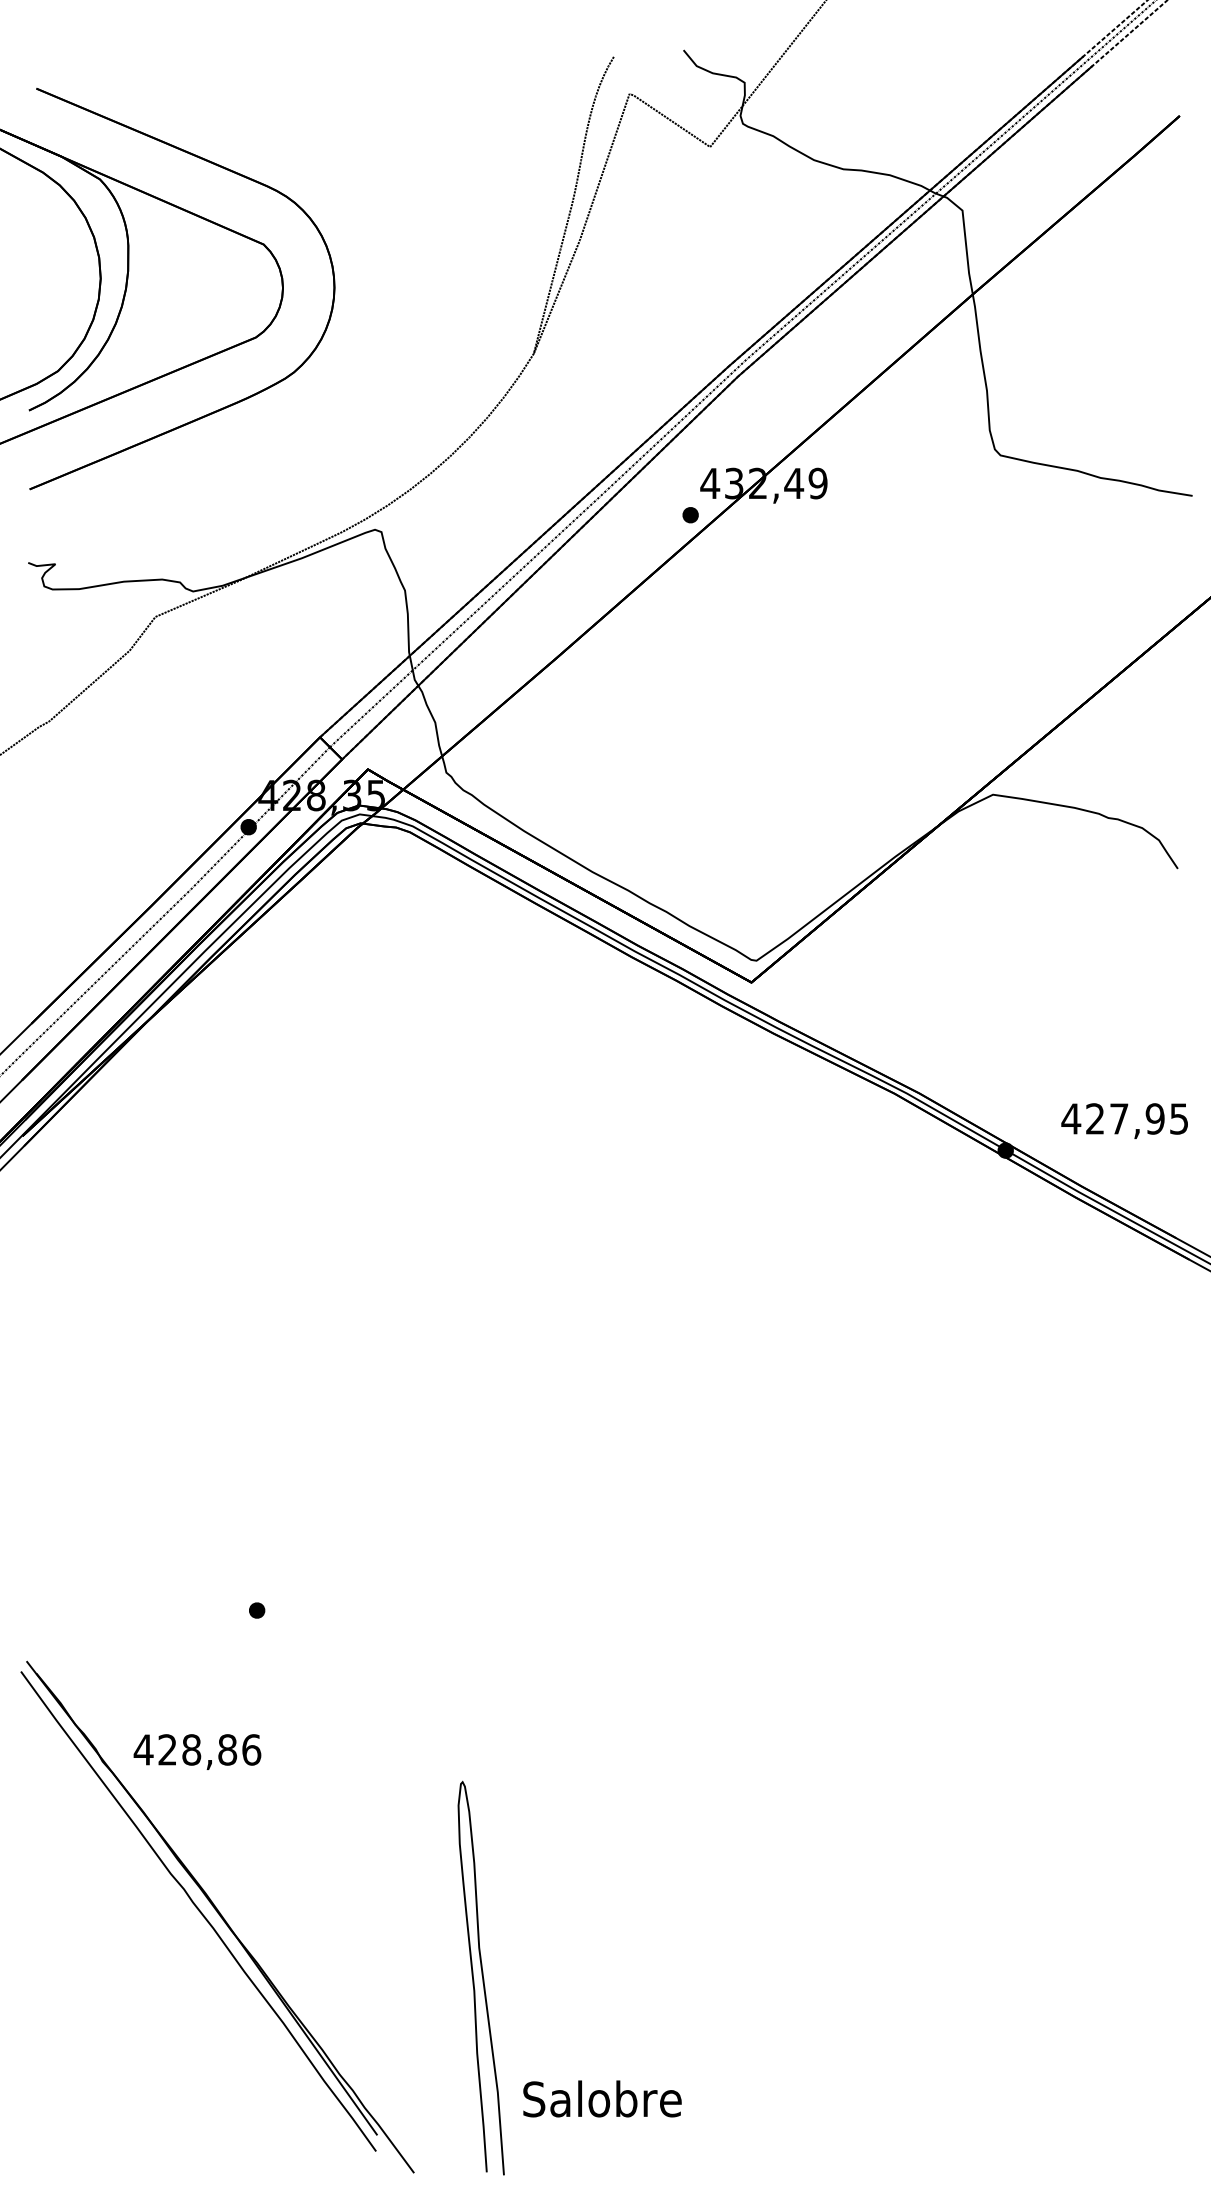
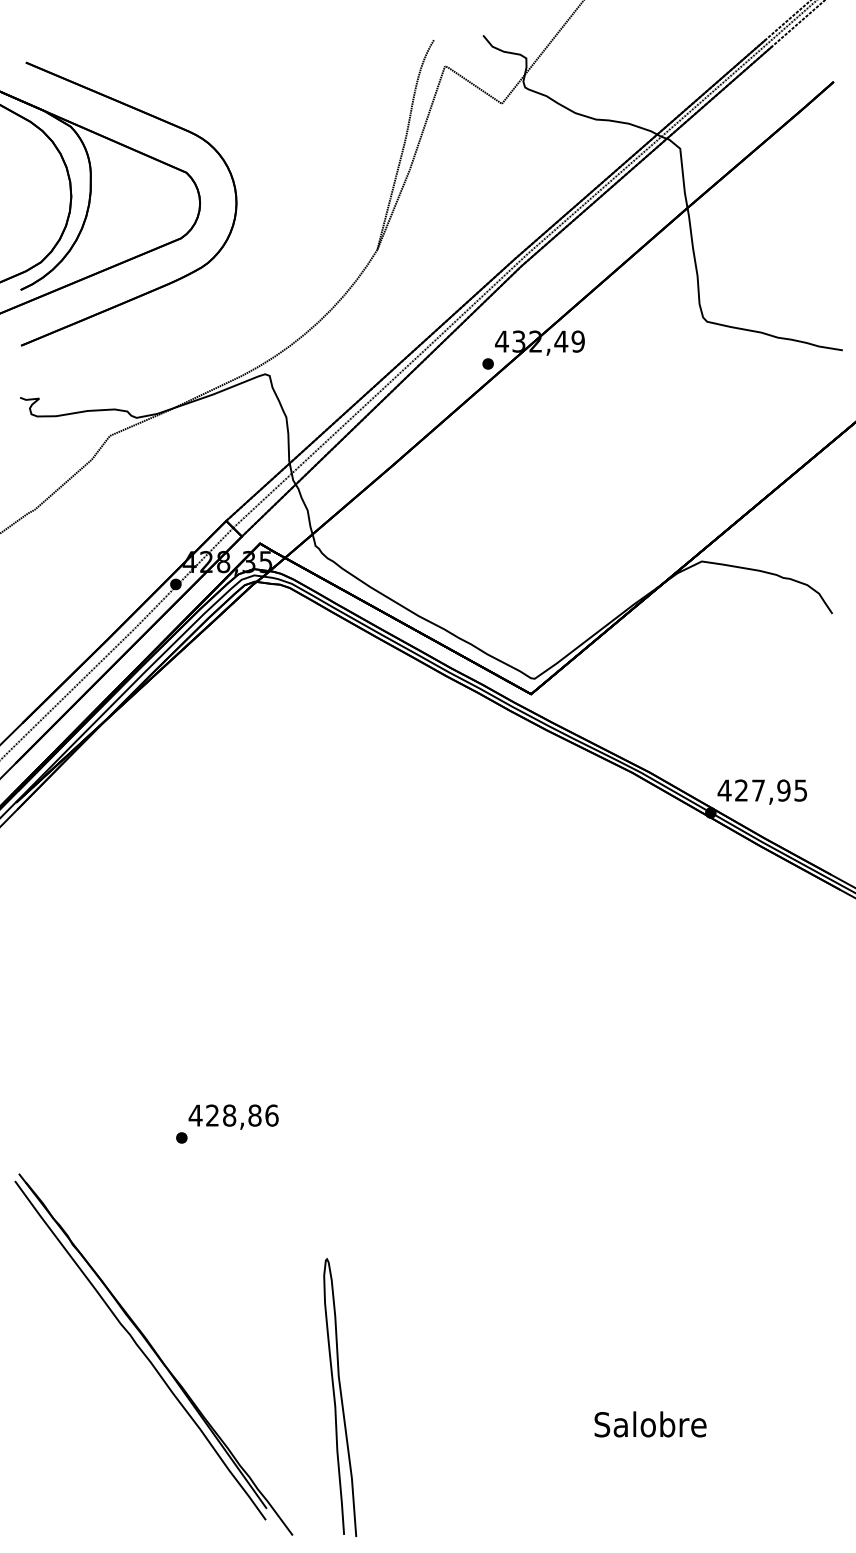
text: (1124, 1120) -> (762, 791), moved
text: (197, 1751) -> (233, 1116), moved
text: (602, 2098) -> (650, 1424), moved

